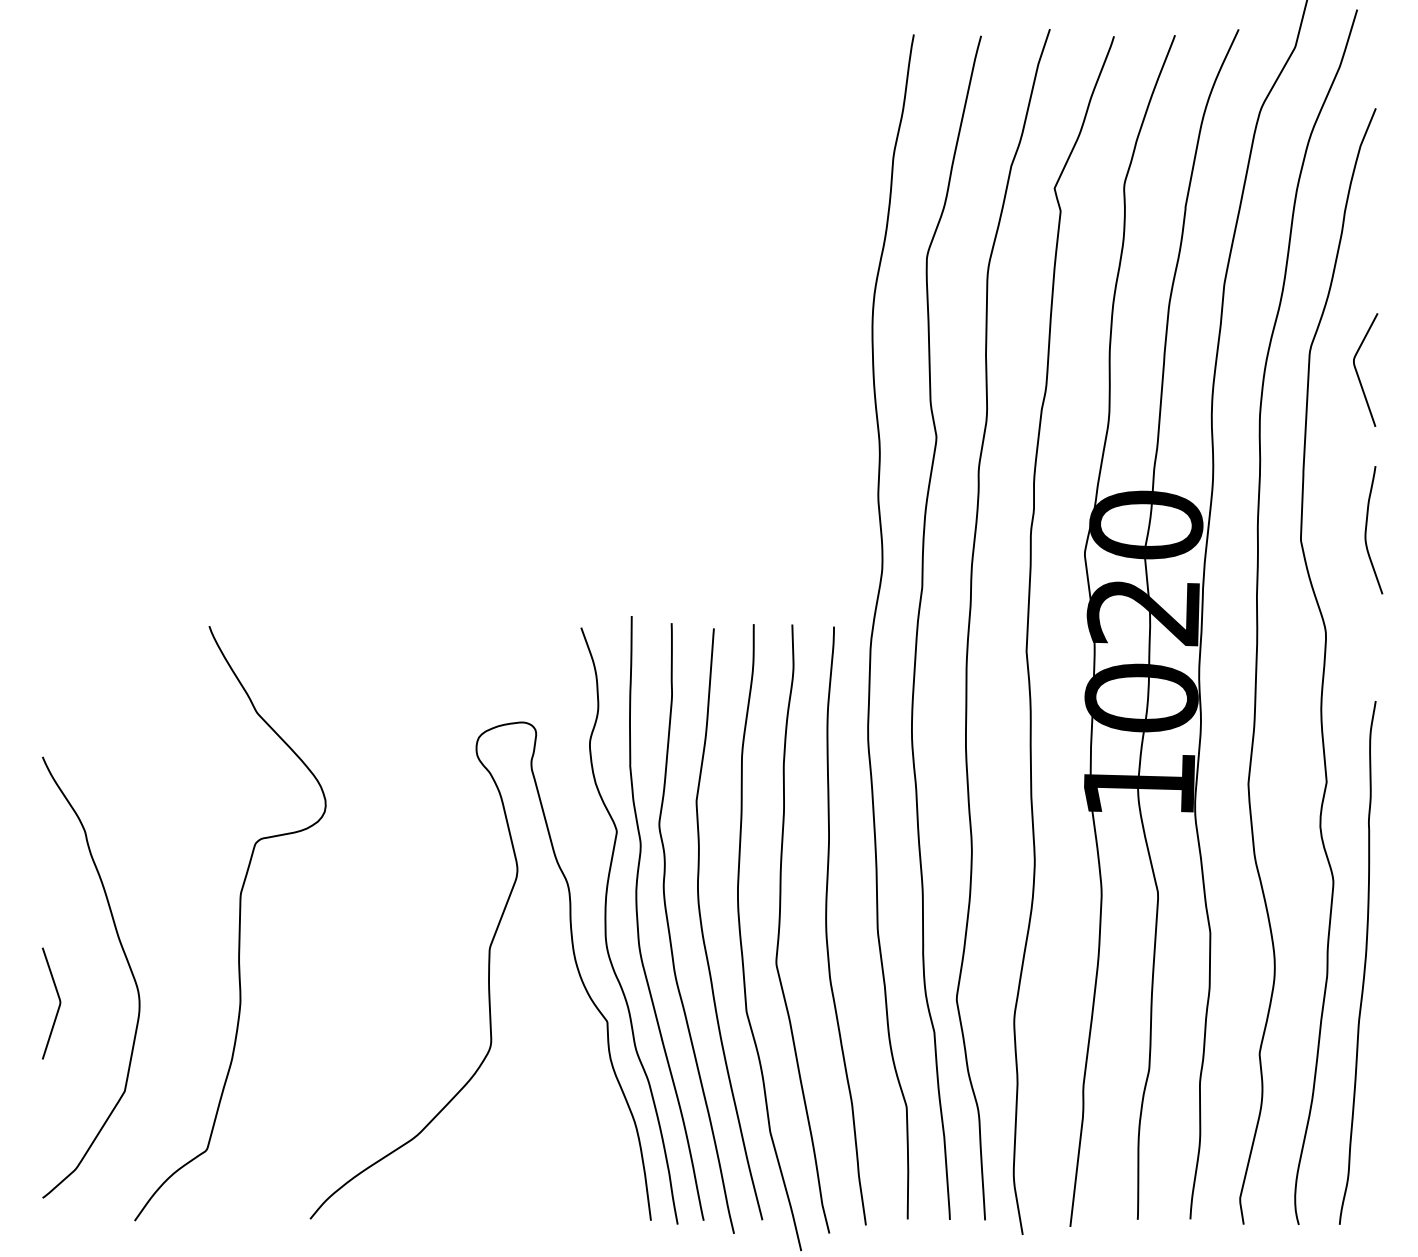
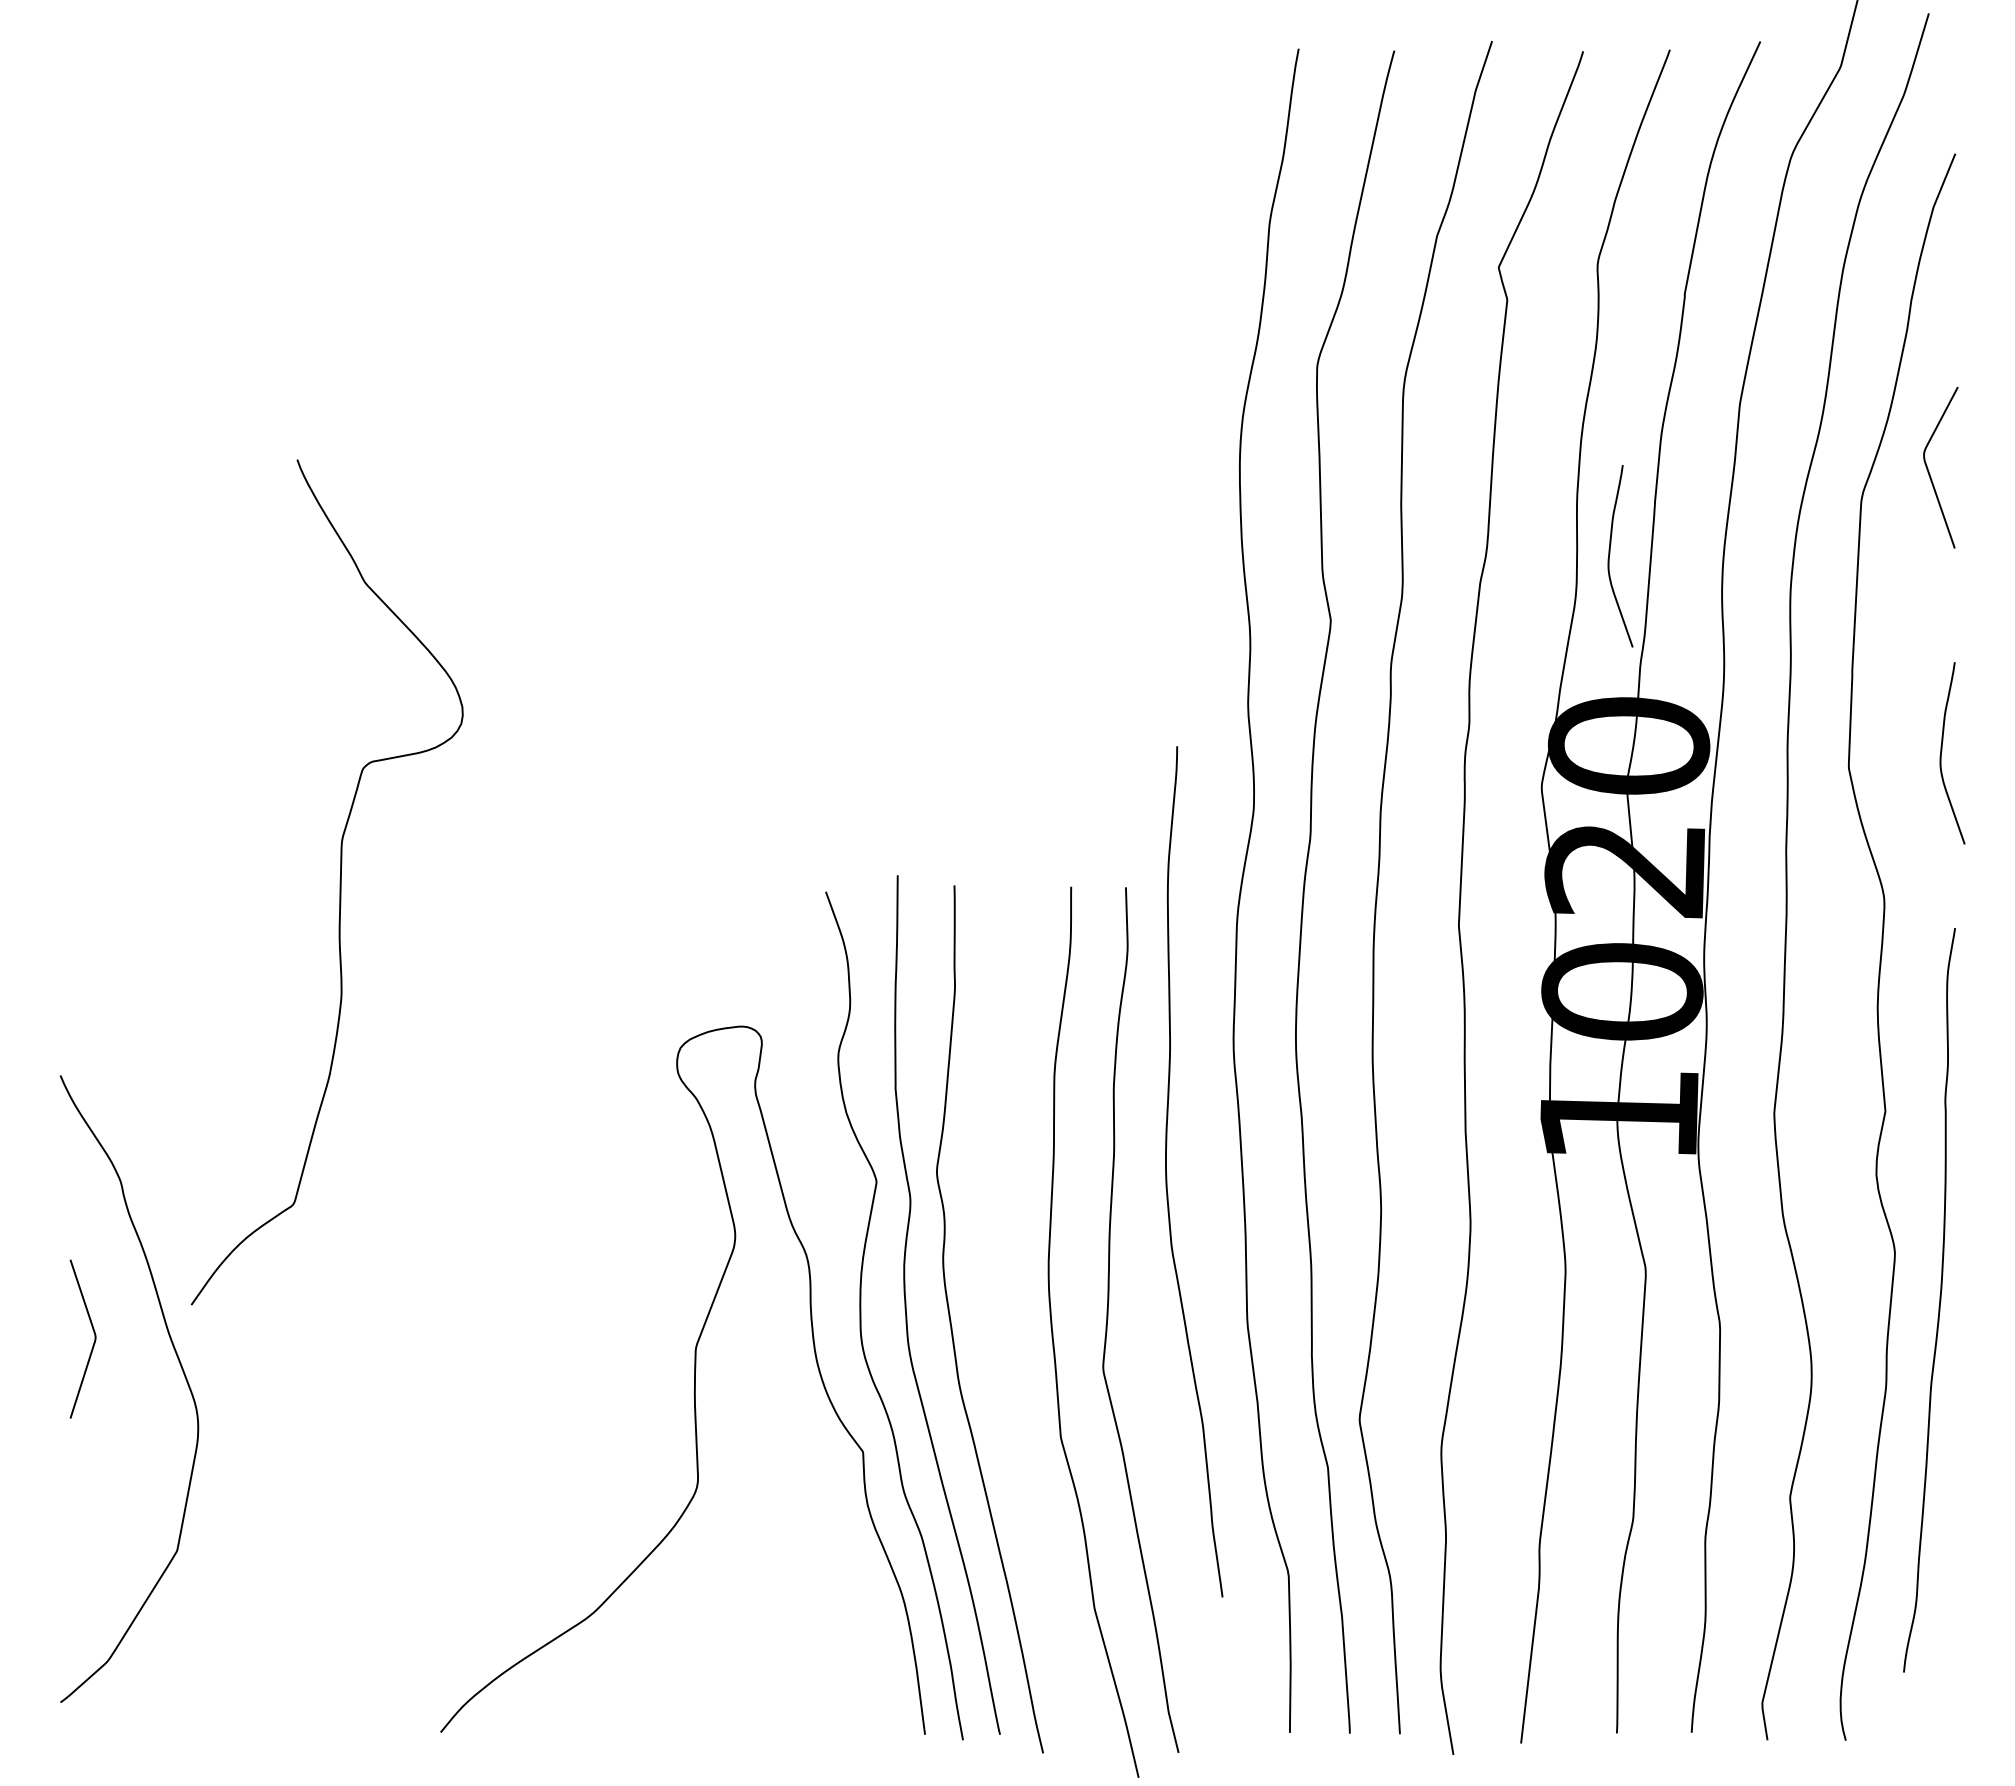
curve: (1357, 372) -> (1929, 471), moved
curve: (1133, 390) -> (1610, 554), added
curve: (238, 923) -> (339, 882), moved
curve: (702, 928) -> (998, 1319), removed
curve: (827, 928) -> (1167, 1175), moved
curve: (1364, 963) -> (1939, 1300), moved
curve: (58, 1005) -> (93, 1342), moved

